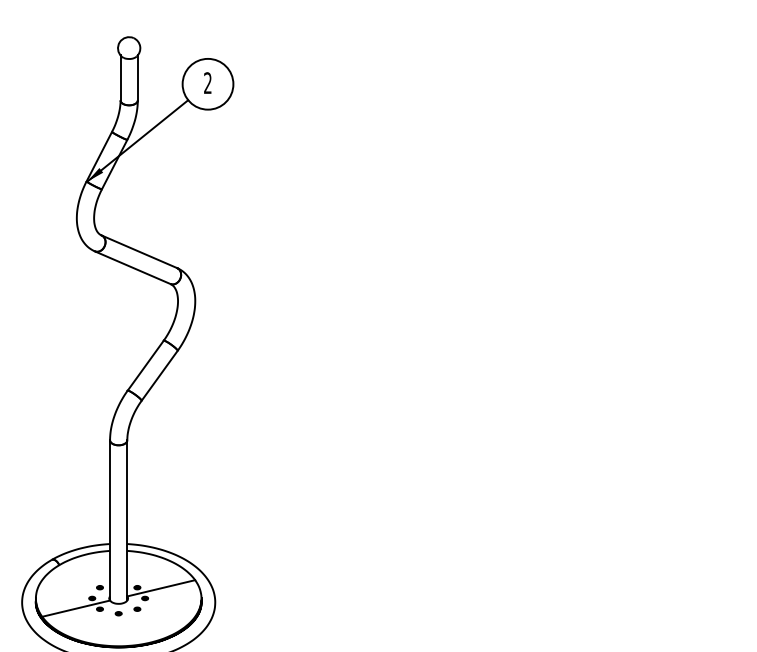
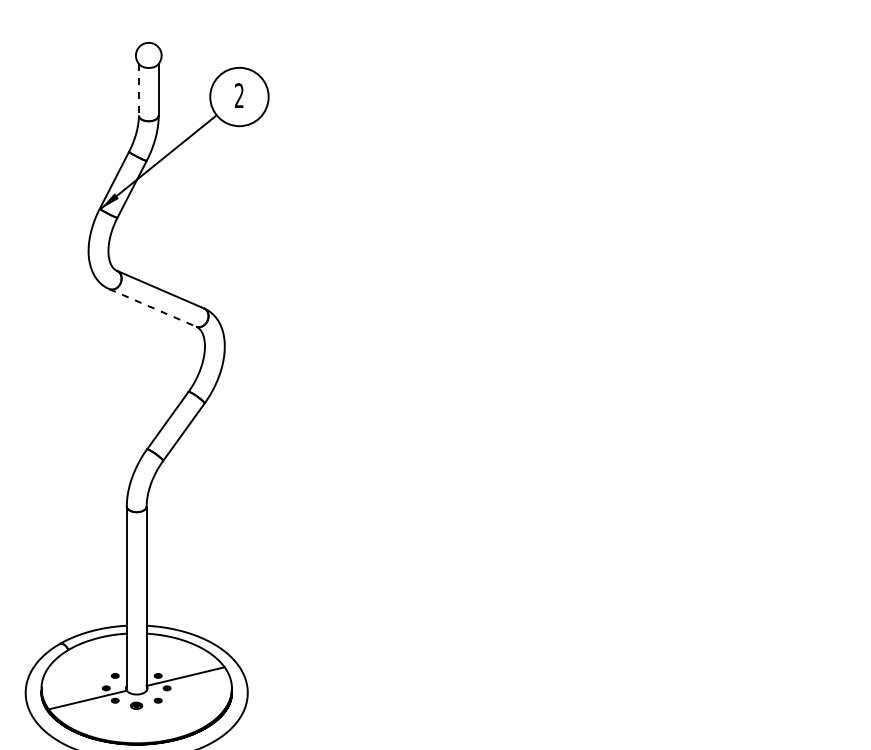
line: (120, 77) -> (138, 89), solid -> dashed
line: (133, 268) -> (153, 308), solid -> dashed
part: (118, 613) -> (136, 705), size x1.6

